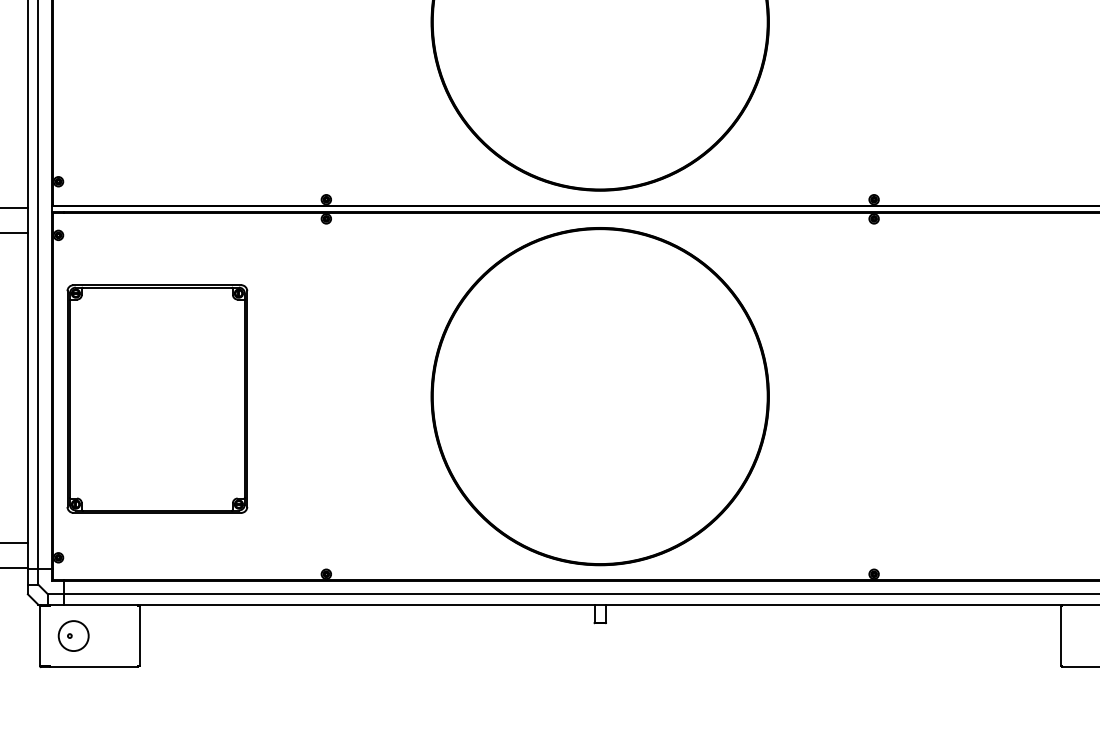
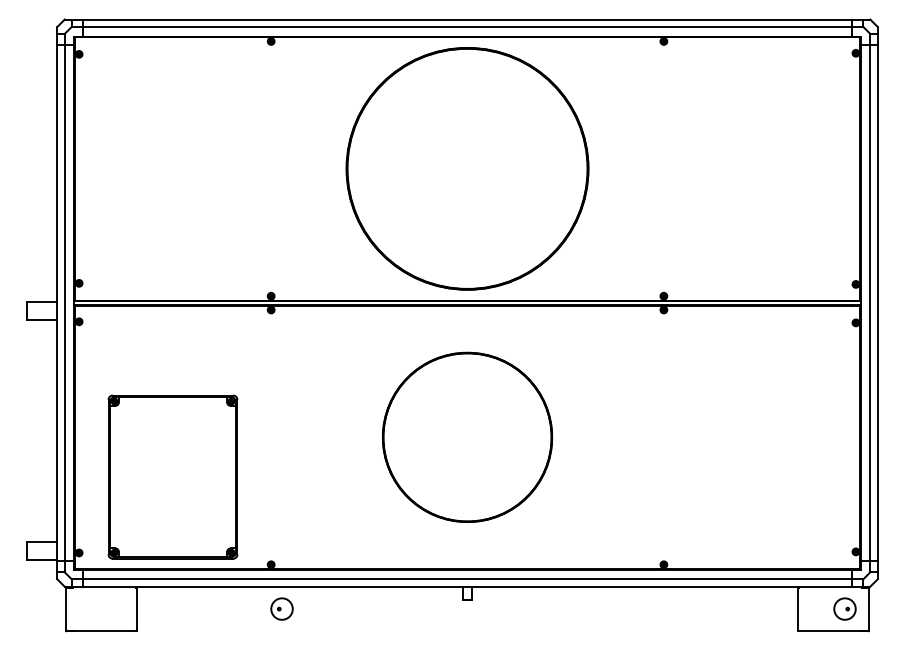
part: (600, 396) -> (467, 437), size x0.7
part: (156, 398) -> (172, 476), moved
part: (72, 635) -> (281, 608), moved

